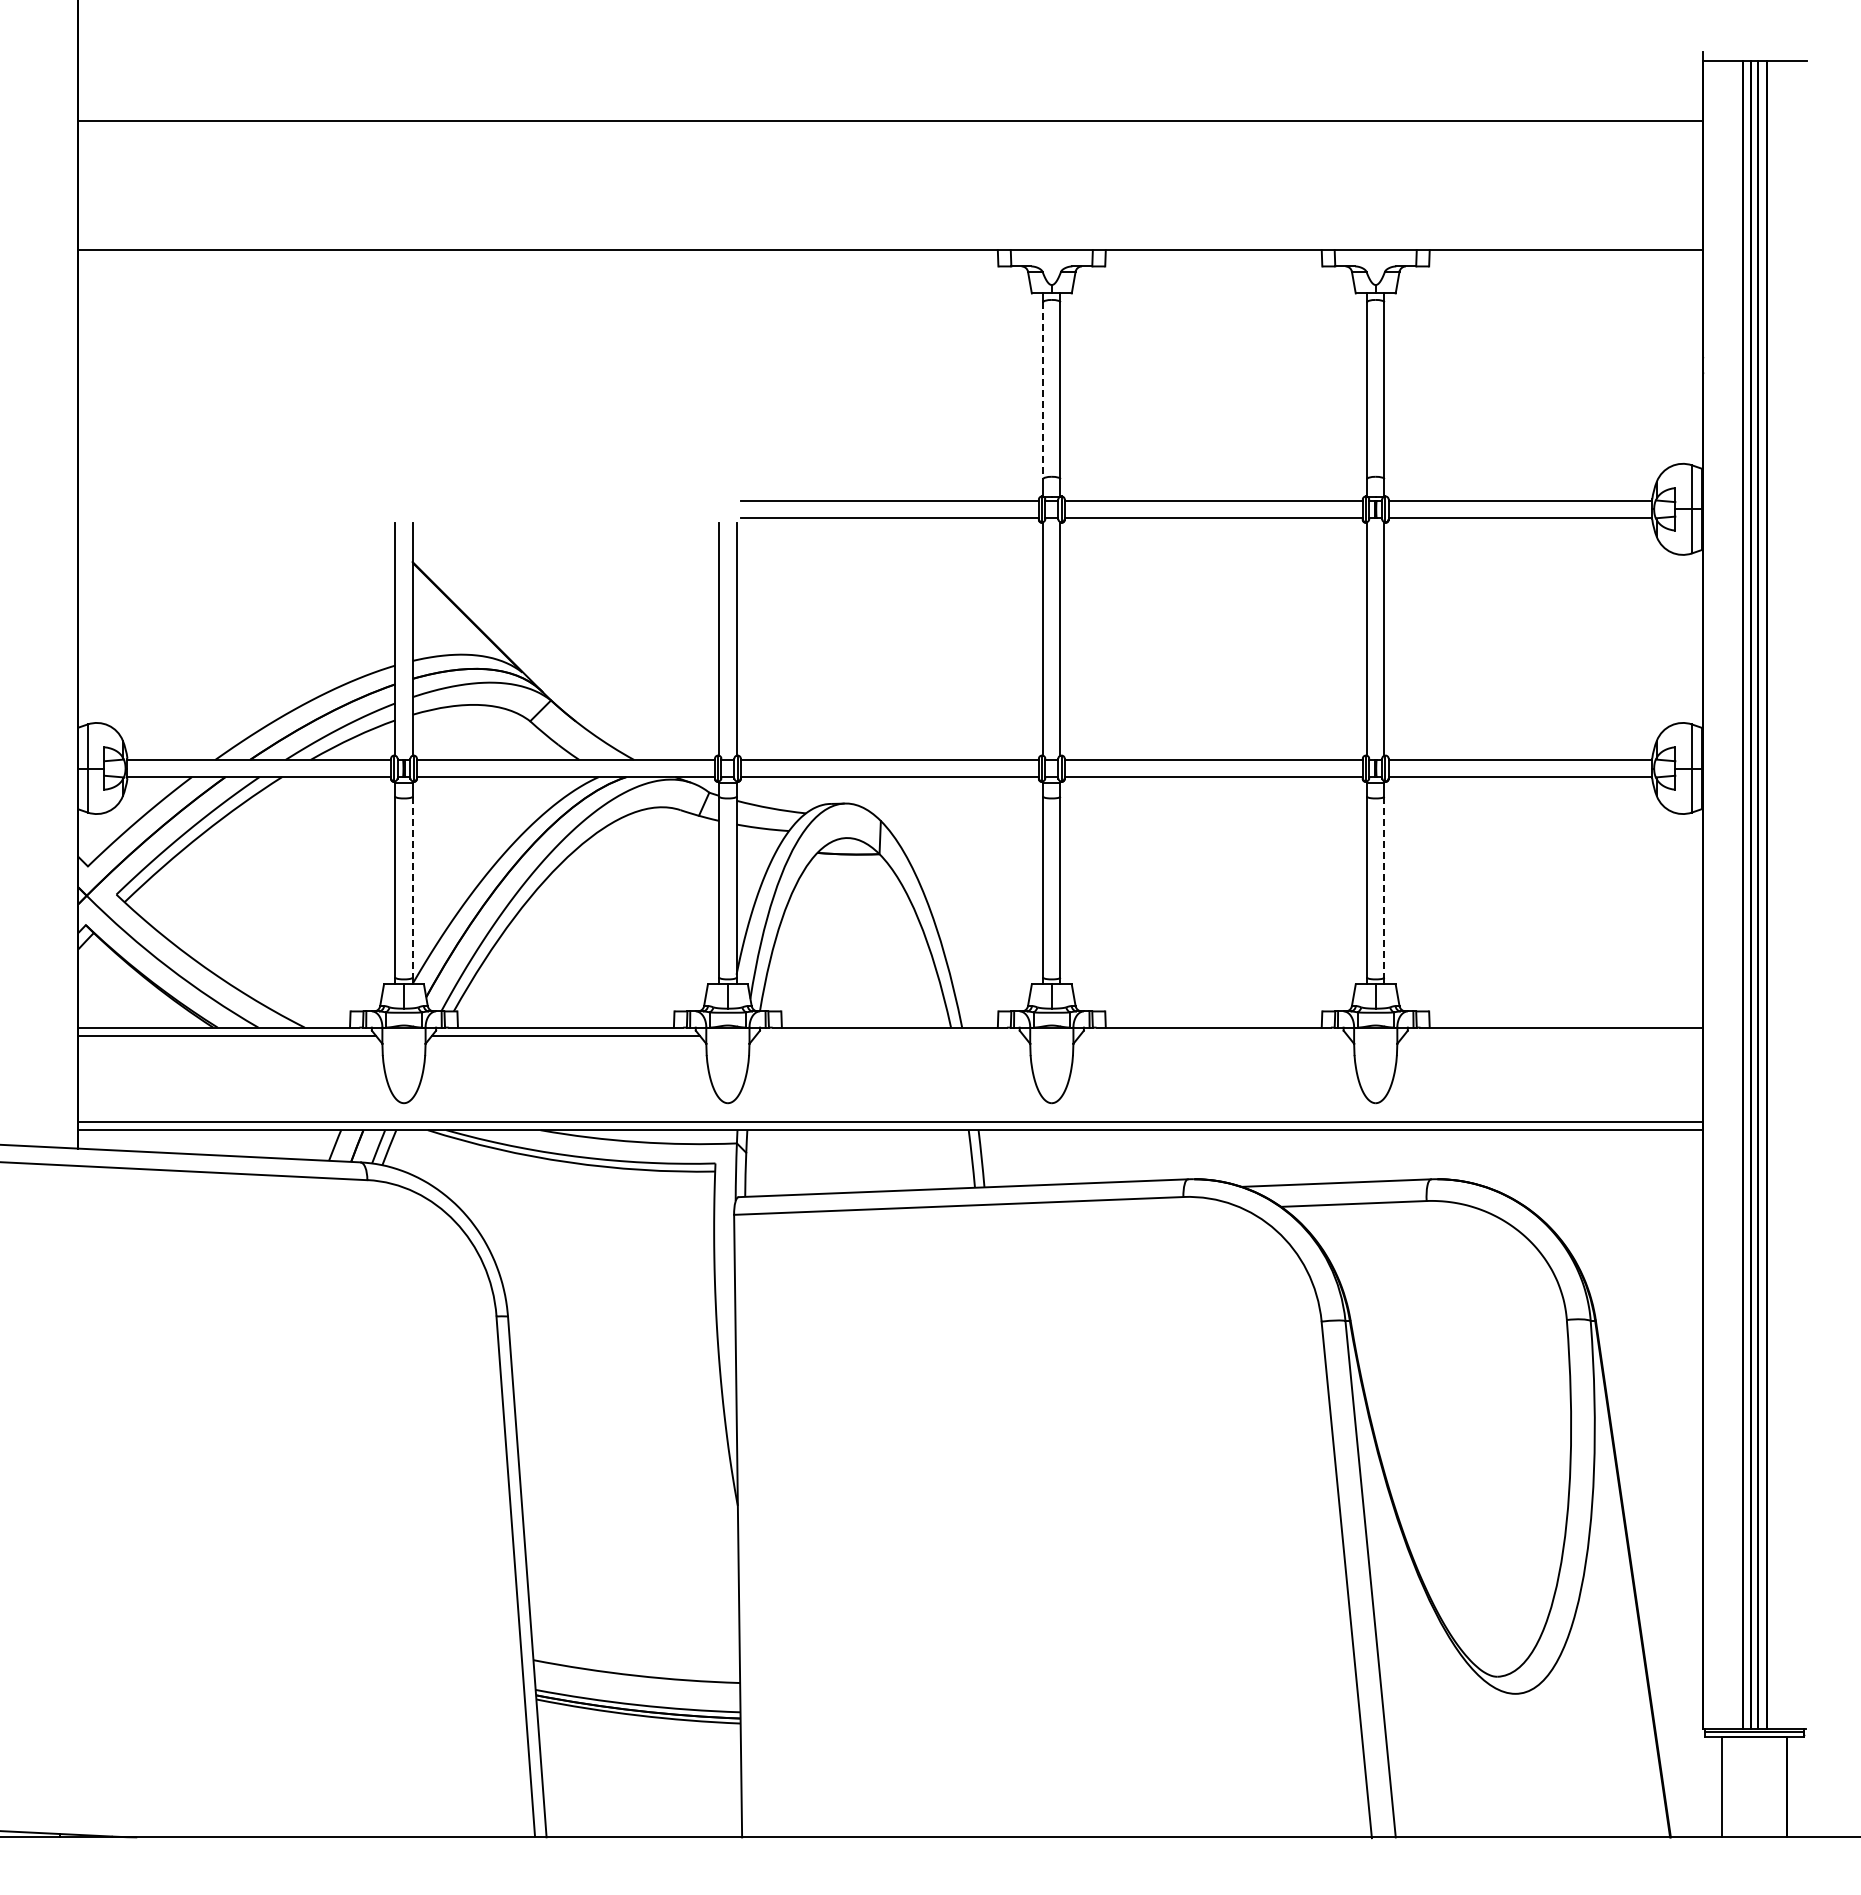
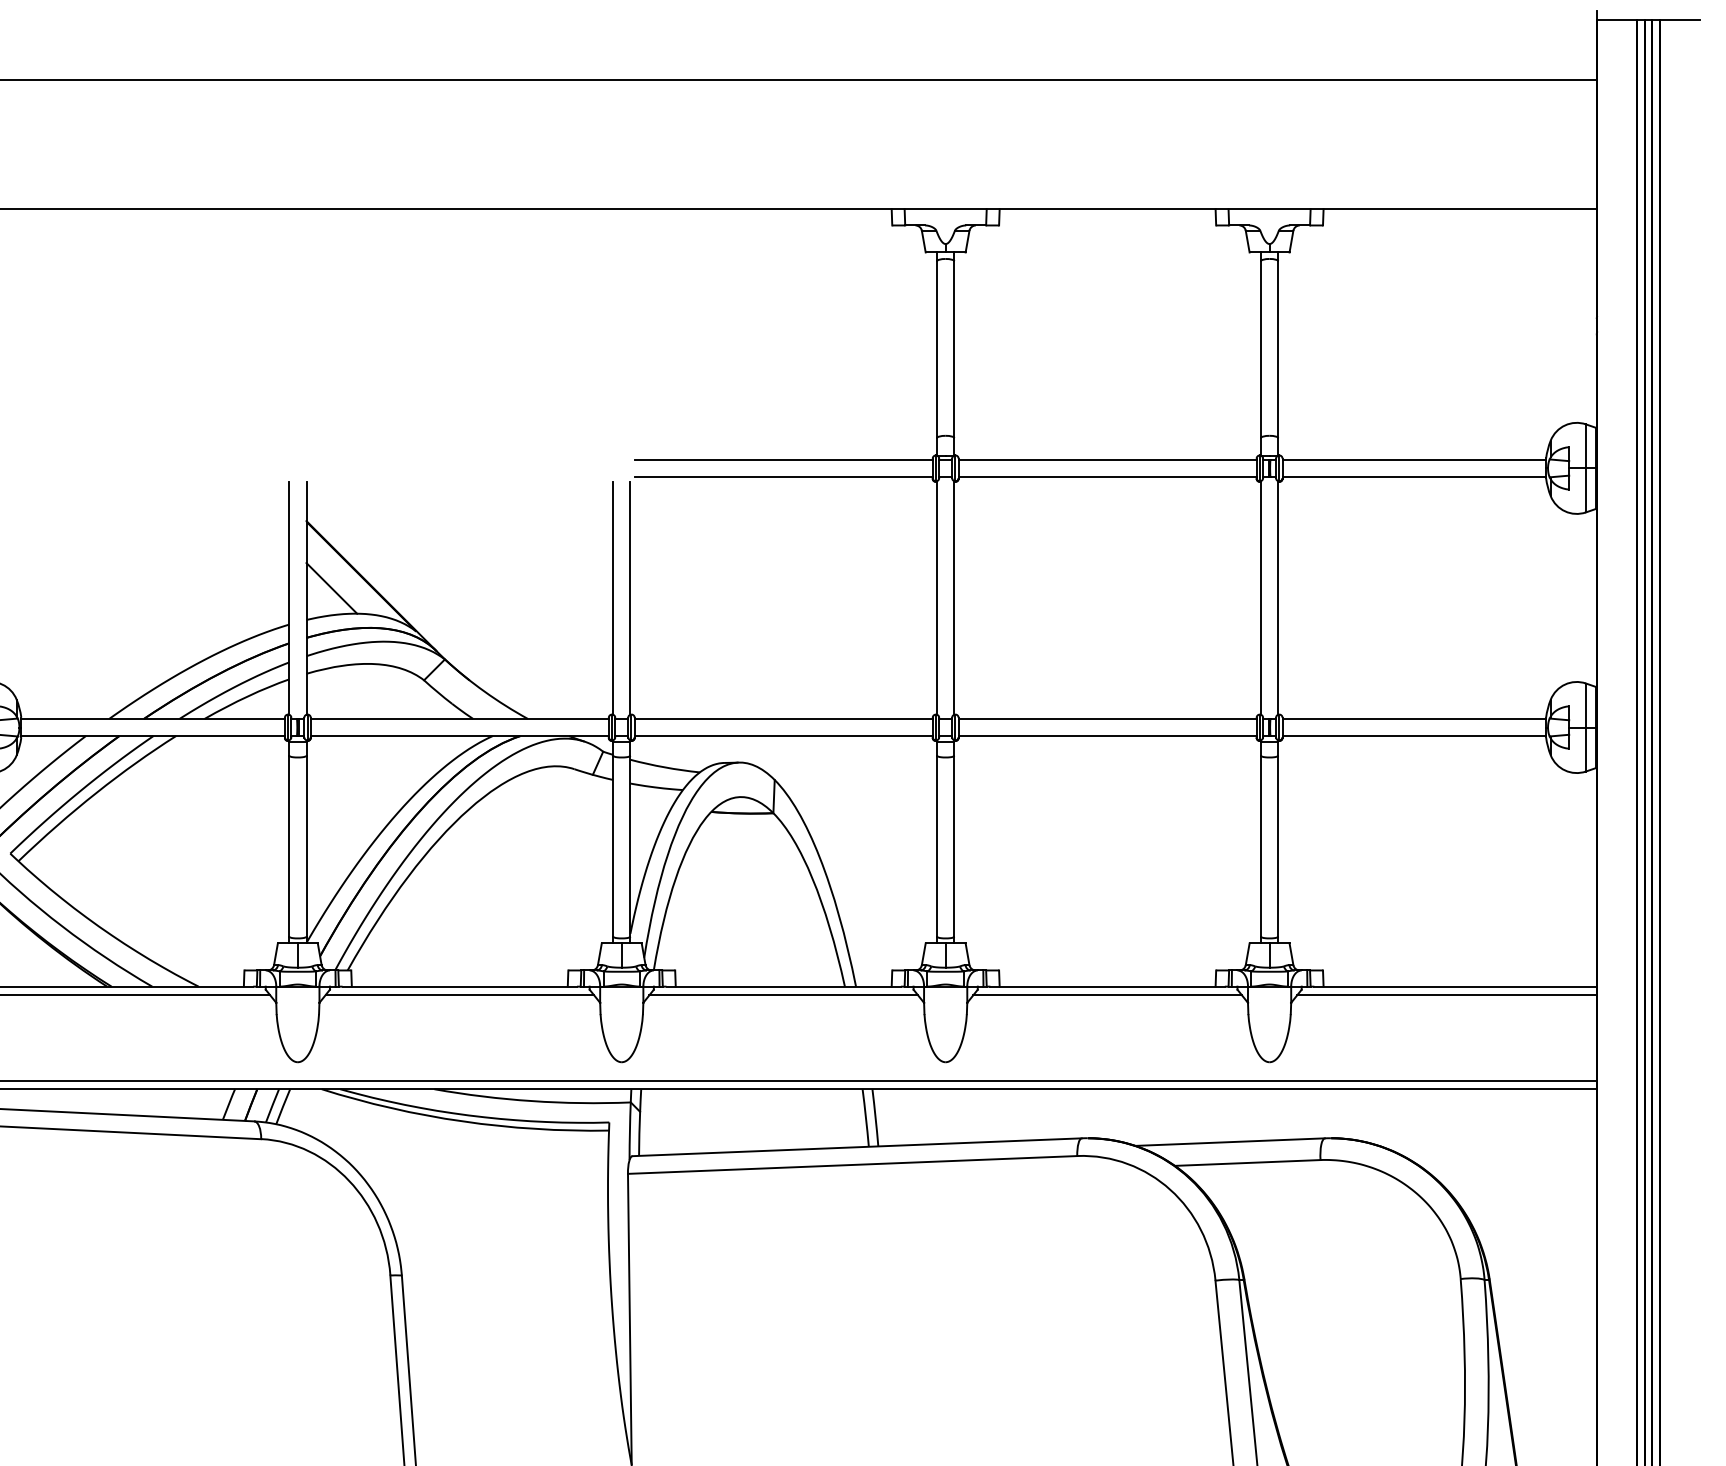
line: (1043, 391) -> (937, 350), dashed -> solid
line: (437, 629) -> (331, 588), added
line: (412, 887) -> (306, 846), dashed -> solid
line: (1384, 887) -> (1278, 846), dashed -> solid
line: (889, 1036) -> (783, 995), added
line: (1213, 1036) -> (1107, 995), added
line: (1553, 1036) -> (1447, 995), added

